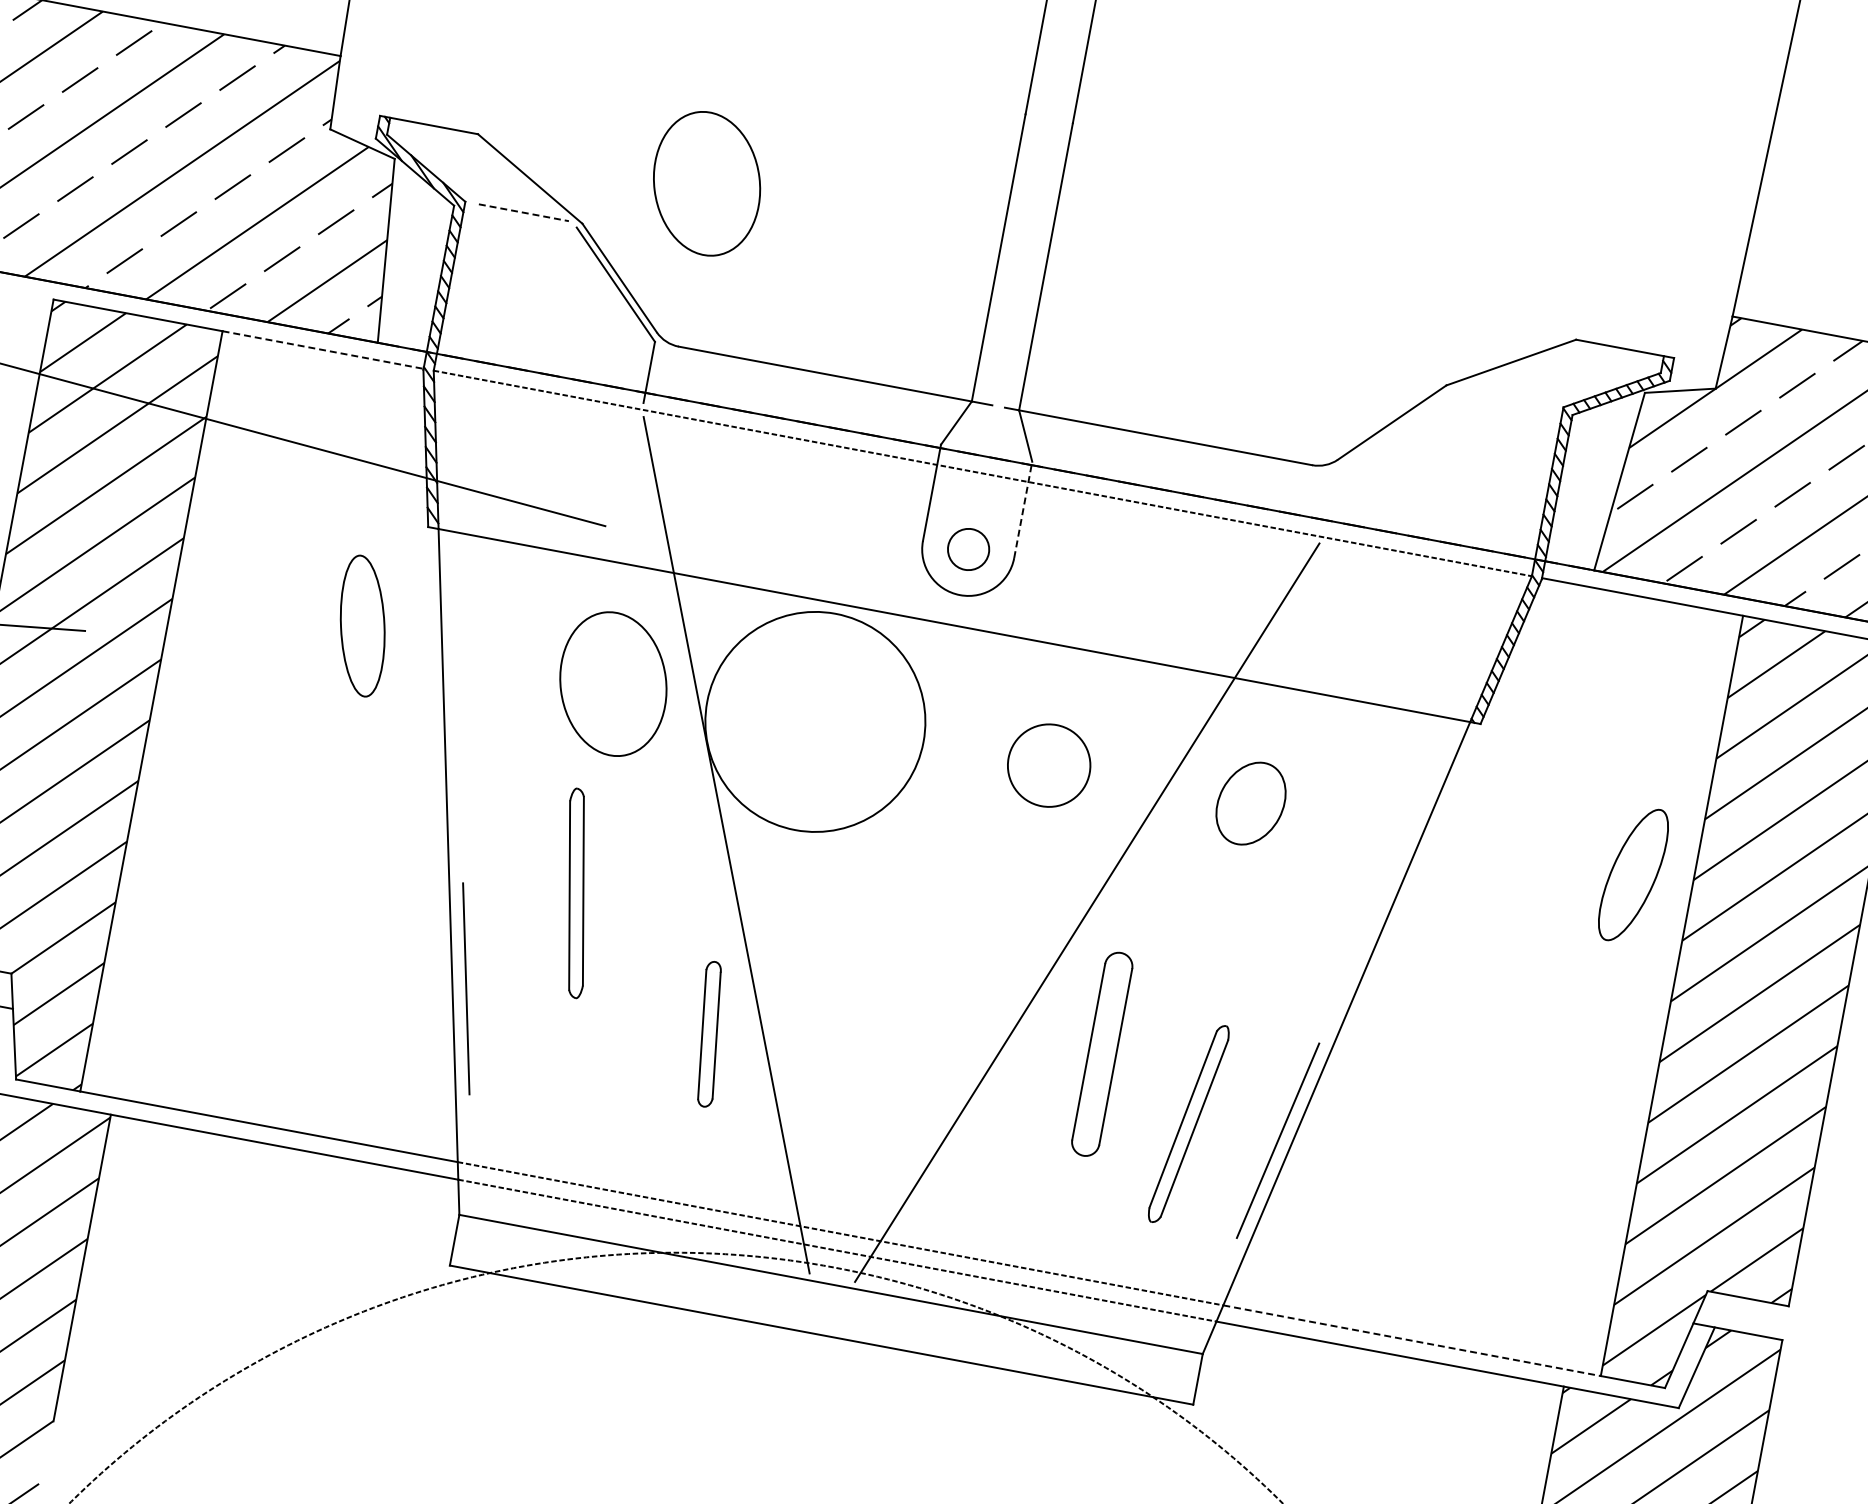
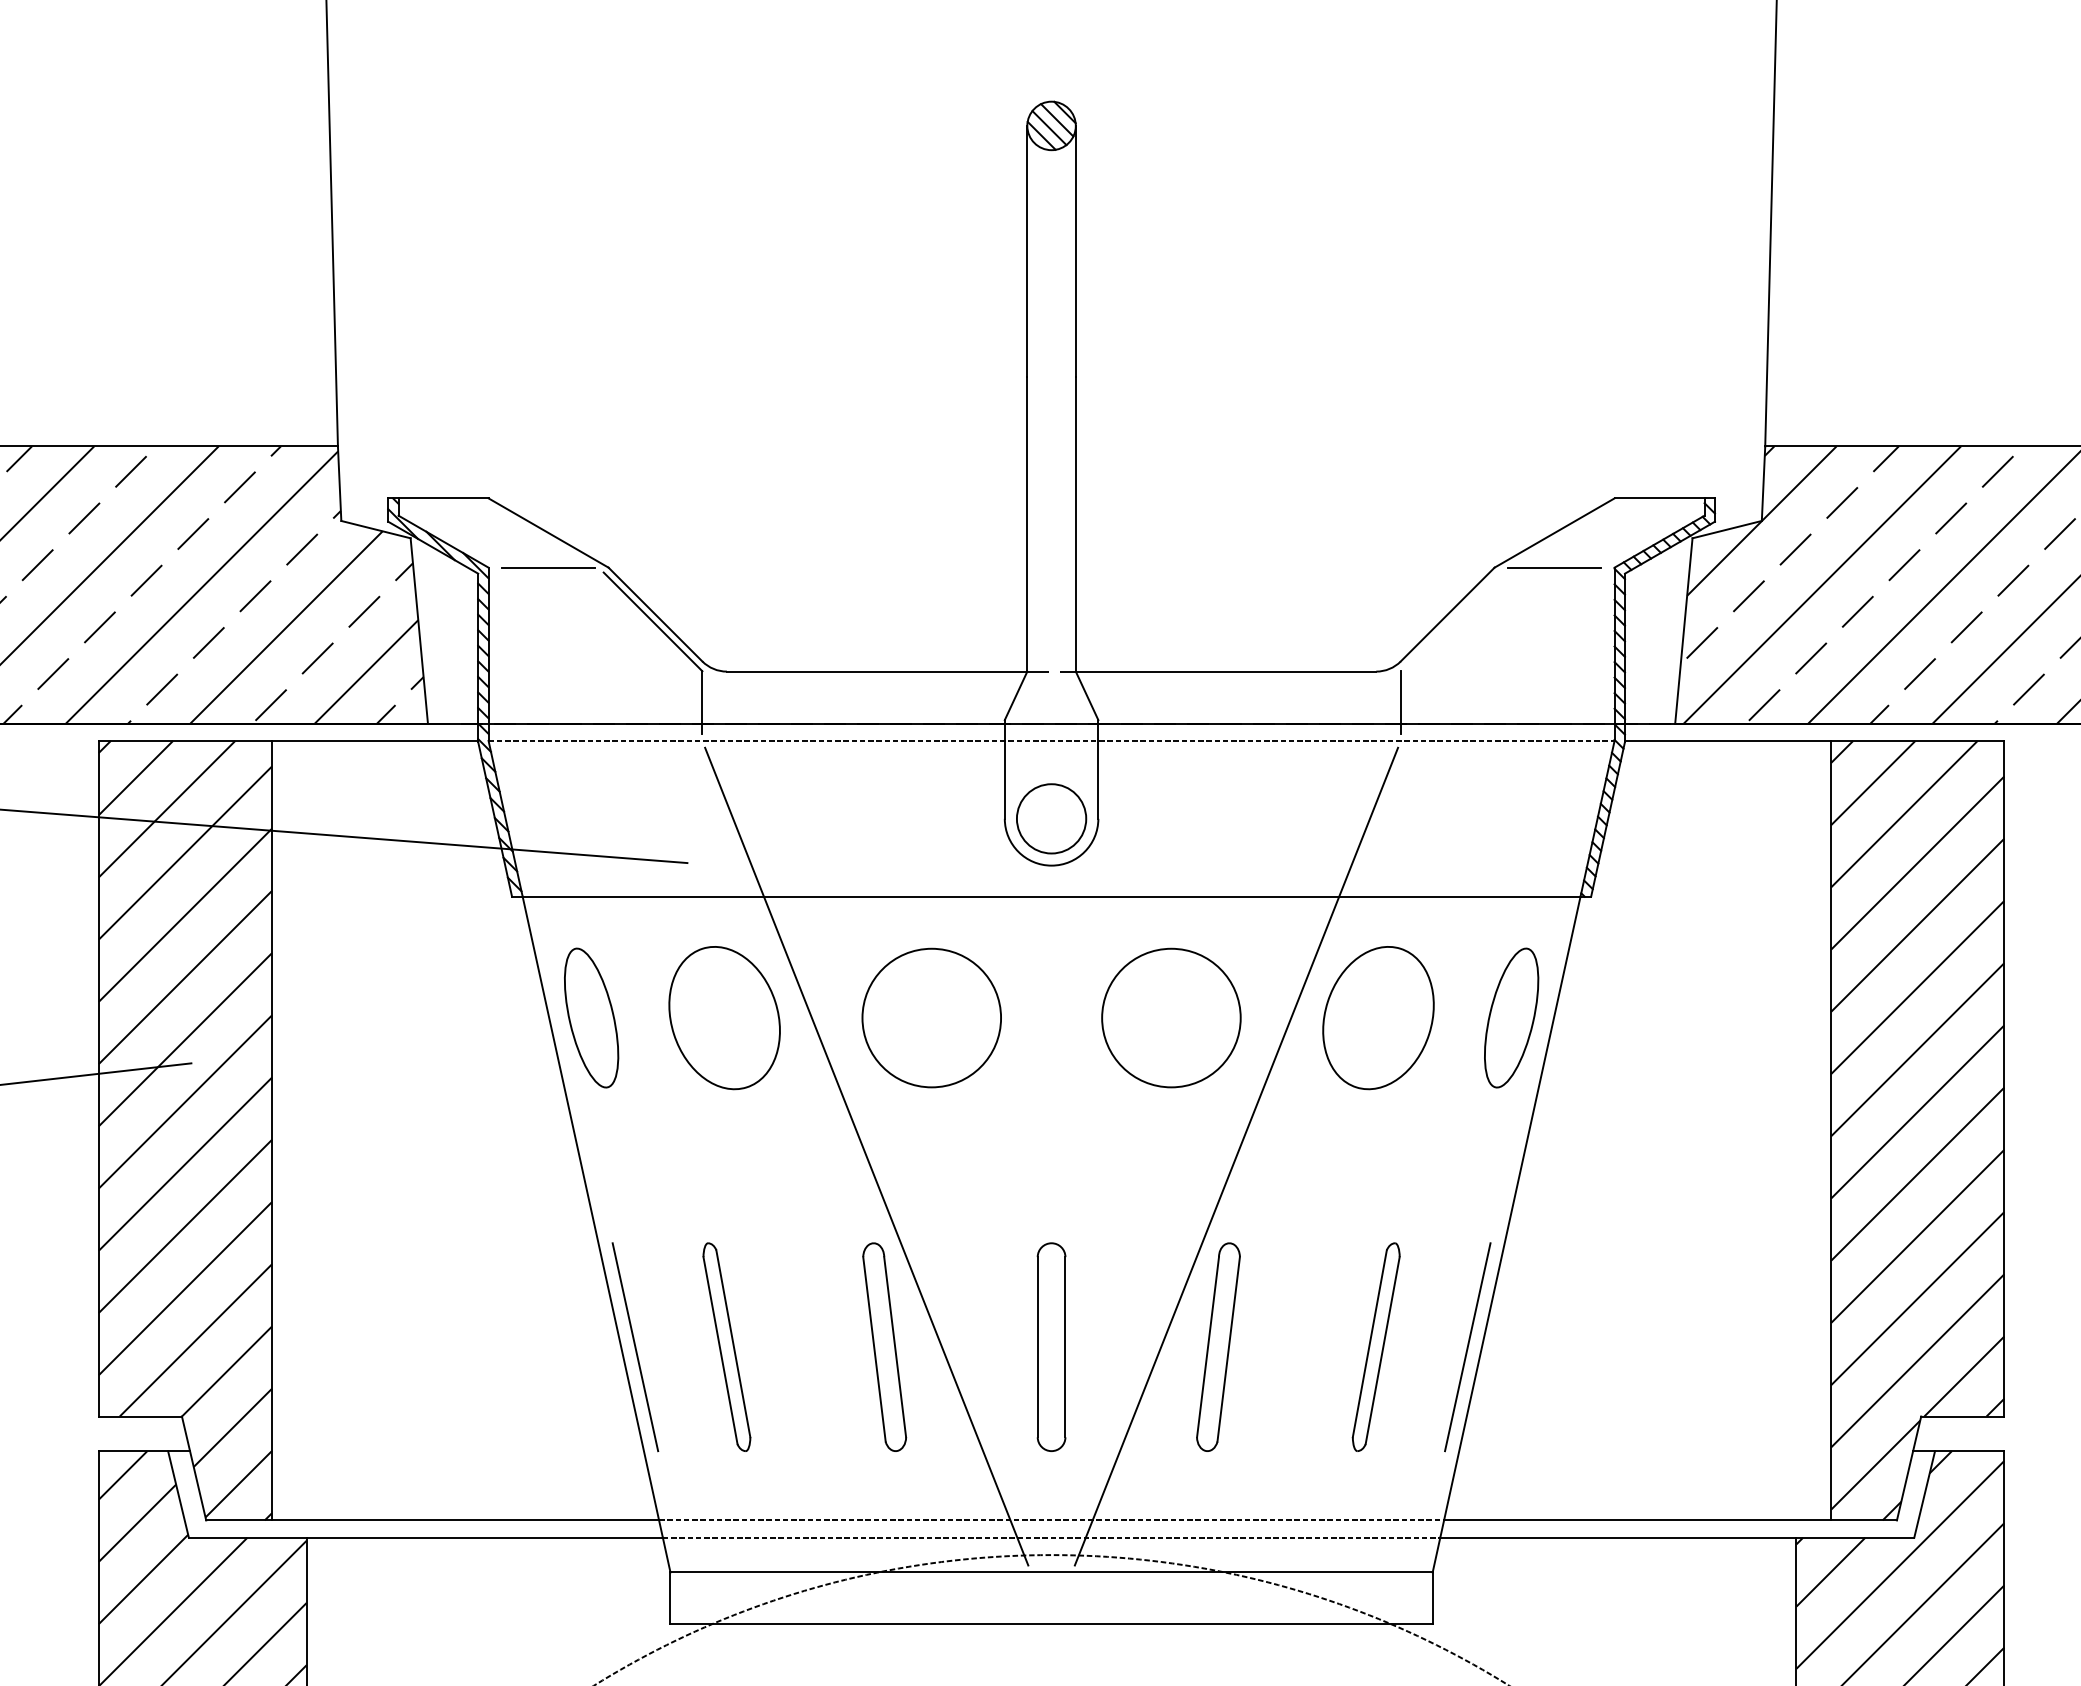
part: (706, 184) -> (724, 505), removed
line: (524, 212) -> (549, 567), dashed -> solid
line: (323, 349) -> (375, 740), dashed -> solid
line: (1504, 396) -> (1554, 567), added
line: (1330, 499) -> (1400, 702), added
line: (1023, 508) -> (1098, 768), dashed -> solid
circle: (968, 549) -> (1051, 818), size x1.67
part: (362, 625) -> (591, 1017), moved
circle: (815, 721) -> (931, 1017), size x0.62
circle: (1049, 765) -> (1171, 1017), size x1.67
part: (1250, 803) -> (1378, 1018), size x1.67
part: (1633, 874) -> (1511, 1017), moved
part: (576, 892) -> (726, 1346), moved
part: (709, 1033) -> (884, 1346), size x1.43
part: (1102, 1053) -> (1051, 1346), moved
part: (1035, 1094) -> (1218, 1346), added
line: (1411, 1340) -> (1637, 1520), dashed -> solid

